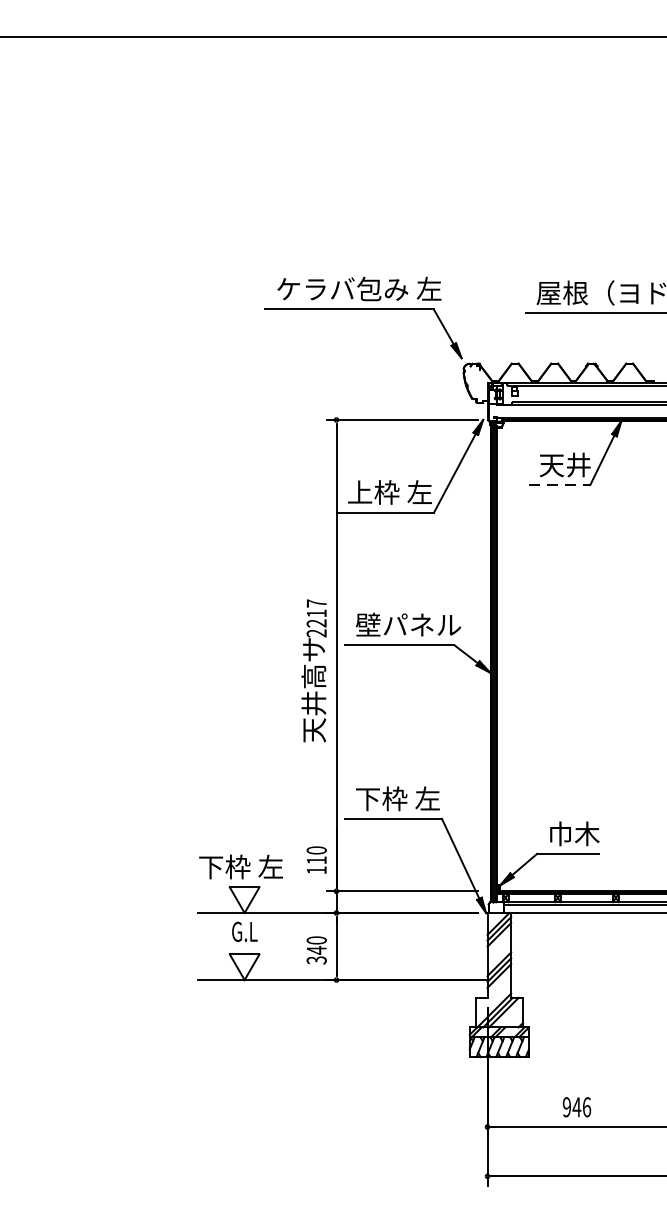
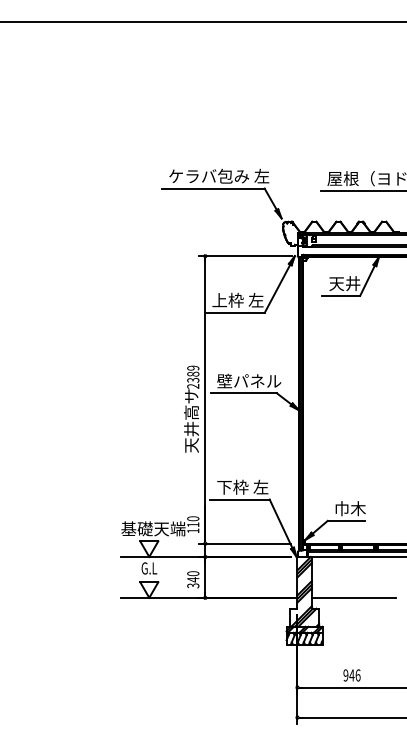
line: (559, 484) -> (341, 295), dashed -> solid
text: (317, 612) -> (193, 373), 2217 -> 2389
text: (251, 866) -> (153, 528), 下枠 左 -> 基礎天端
line: (579, 979) -> (353, 597), added

